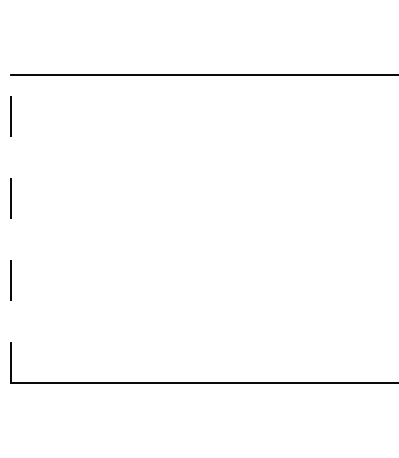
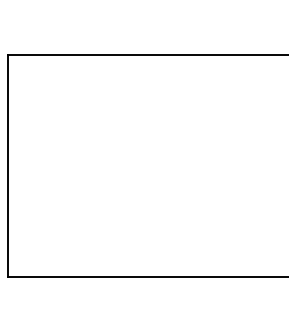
line: (11, 228) -> (8, 165), dashed -> solid

